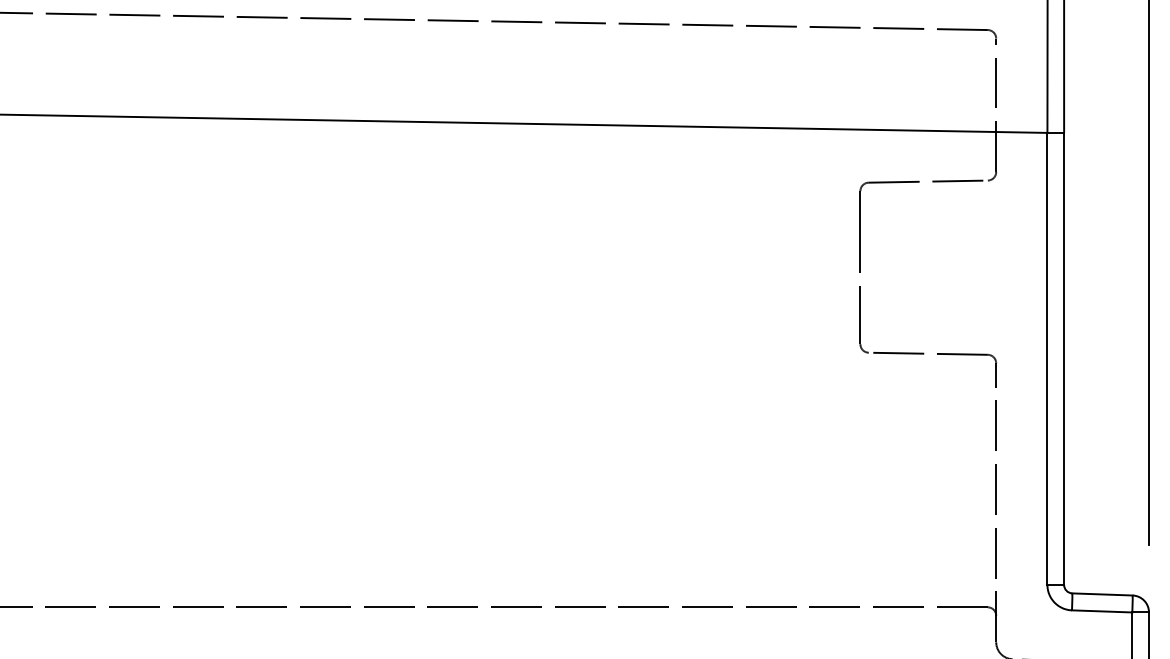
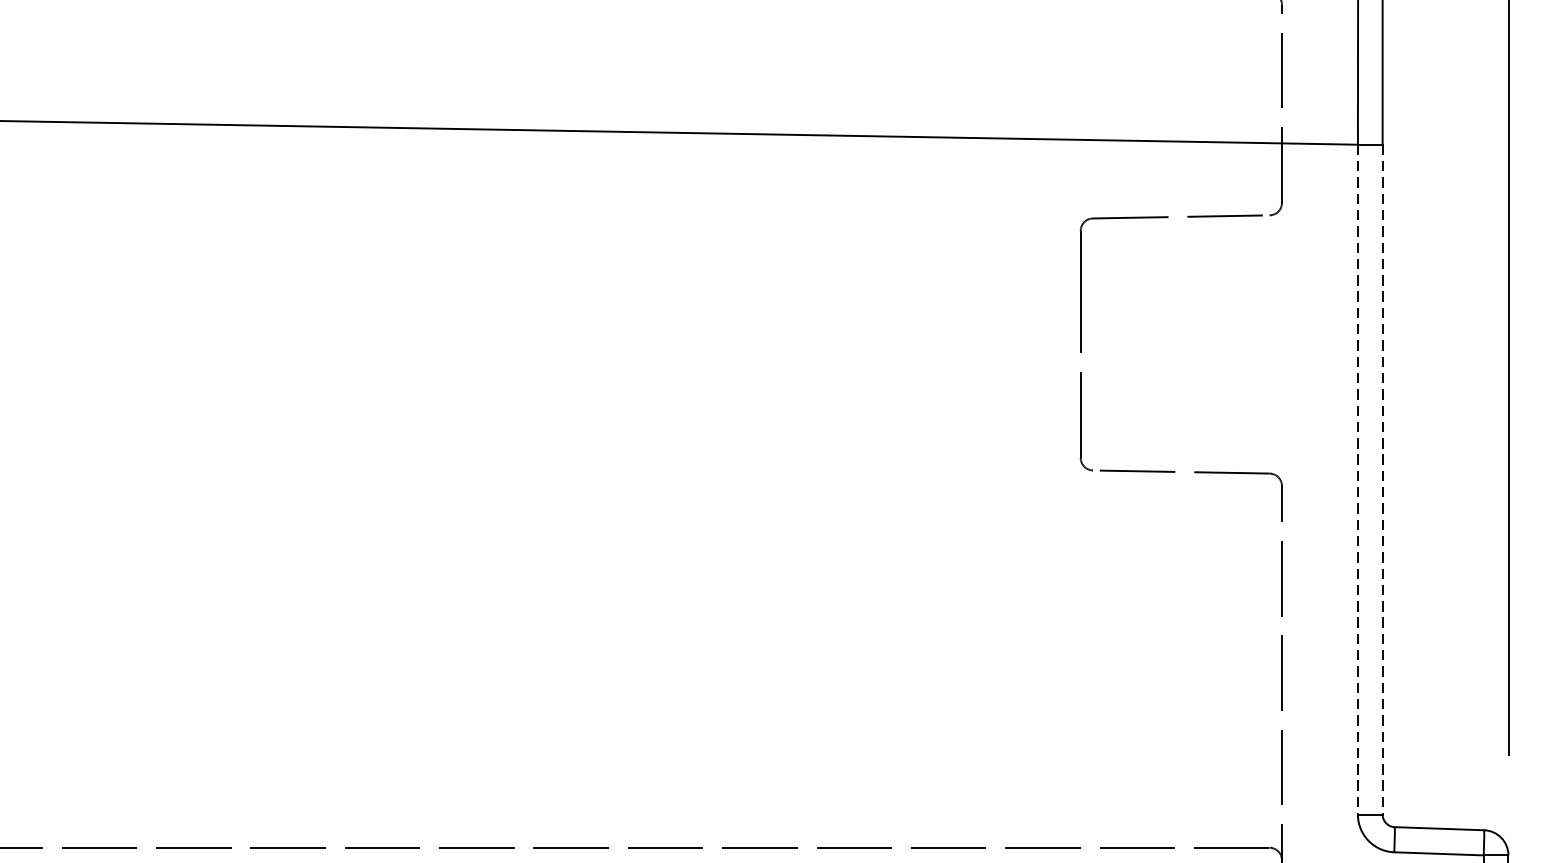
line: (1047, 358) -> (1358, 479), solid -> dashed
line: (1064, 358) -> (1383, 479), solid -> dashed

